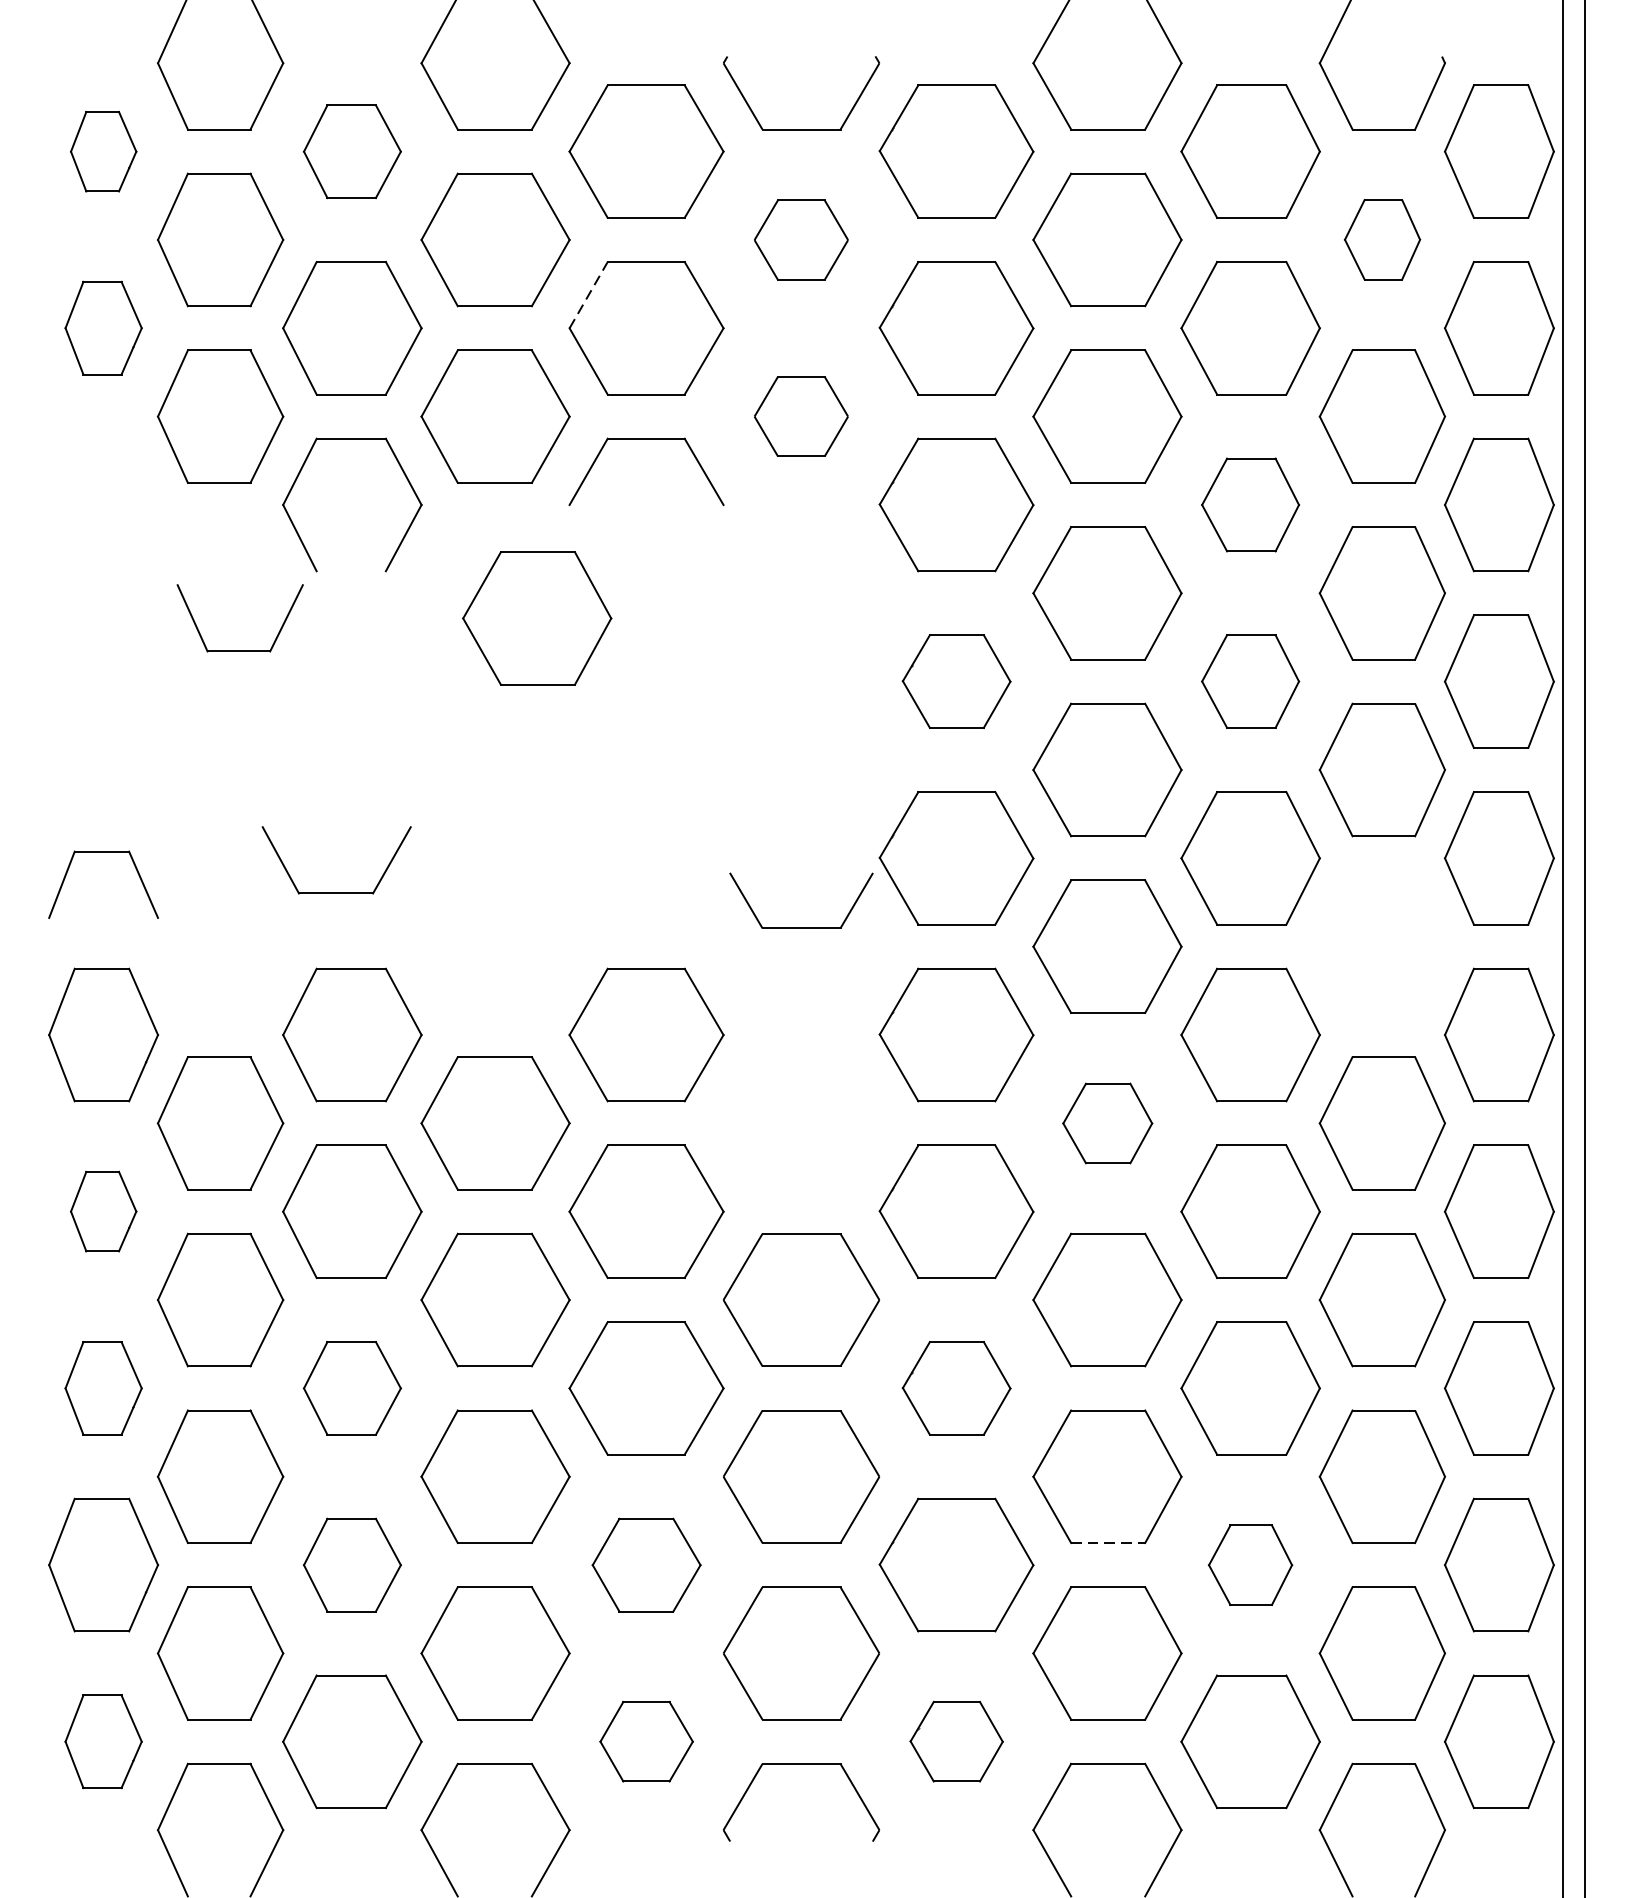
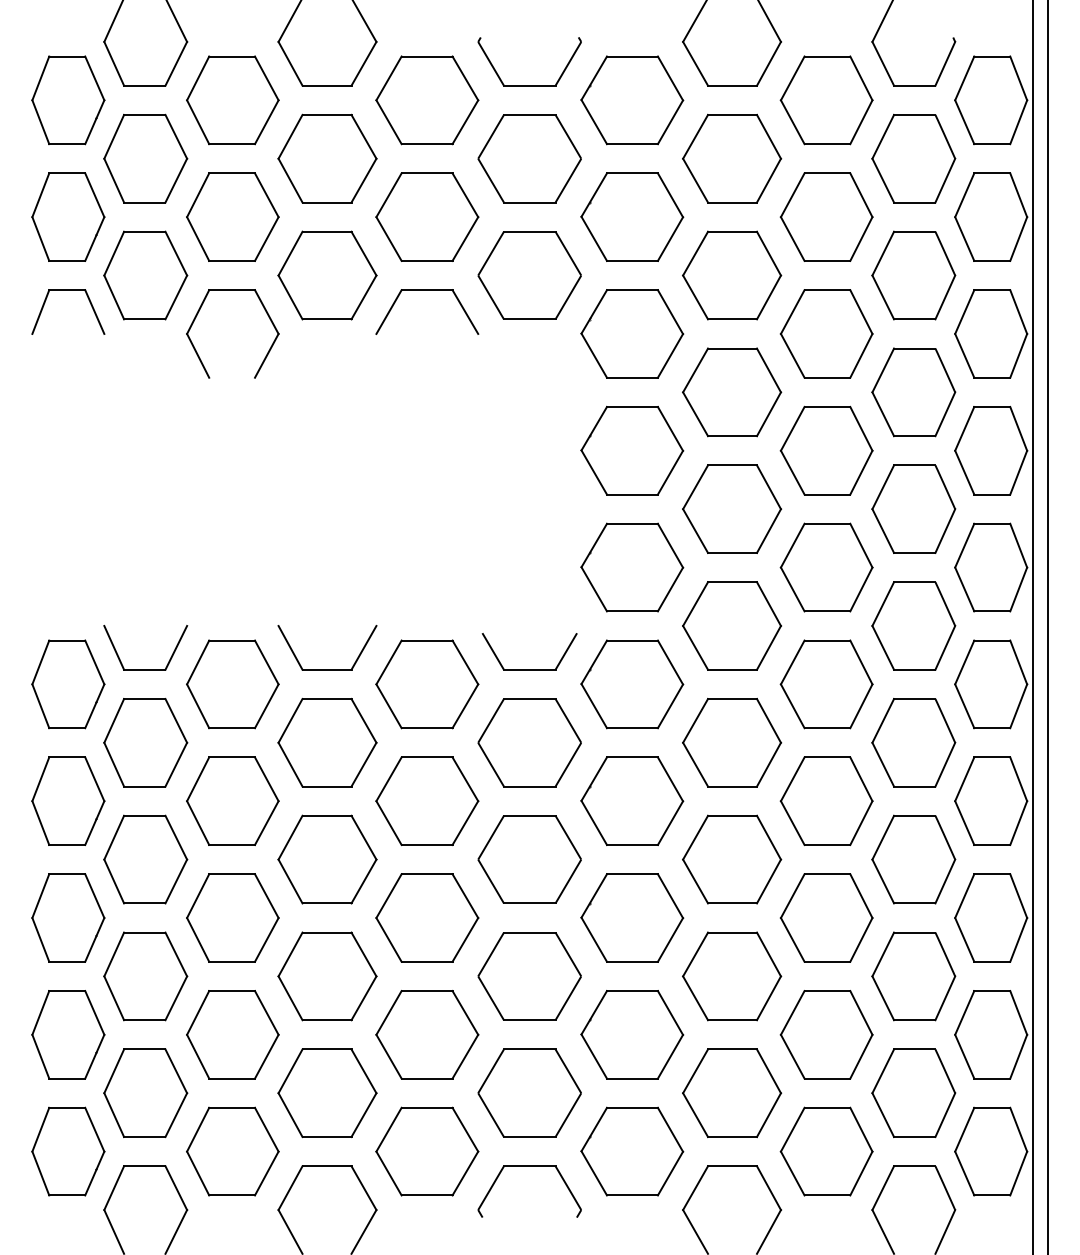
part: (103, 151) -> (68, 100), size x1.67
part: (351, 151) -> (232, 100), size x1.43
part: (801, 239) -> (529, 158), size x1.67
part: (1381, 239) -> (913, 158), size x1.67
line: (589, 294) -> (389, 194), dashed -> solid
part: (103, 327) -> (68, 216), size x1.43
part: (801, 416) -> (529, 275), size x1.67
part: (1250, 504) -> (826, 333), size x1.43
part: (536, 617) -> (354, 408), removed
part: (239, 651) -> (145, 669), moved
part: (956, 681) -> (632, 450), size x1.43
part: (1250, 681) -> (826, 450), size x1.43
part: (103, 852) -> (68, 290), moved
part: (336, 893) -> (327, 669), moved
part: (801, 927) -> (529, 669), moved
part: (1381, 945) -> (913, 625), added
part: (801, 1122) -> (529, 742), added
part: (1108, 1122) -> (732, 742), size x1.67
part: (103, 1210) -> (68, 800), size x1.67
part: (103, 1387) -> (68, 917), size x1.43
part: (351, 1387) -> (232, 917), size x1.43
part: (956, 1387) -> (632, 917), size x1.43
line: (1109, 1543) -> (733, 1020), dashed -> solid
part: (351, 1564) -> (232, 1034), size x1.43
part: (646, 1564) -> (427, 1034), size x1.43
part: (1250, 1564) -> (826, 1034), size x1.67
part: (103, 1741) -> (68, 1151), size x1.43
part: (646, 1741) -> (427, 1151), size x1.67
part: (956, 1741) -> (632, 1151), size x1.67

